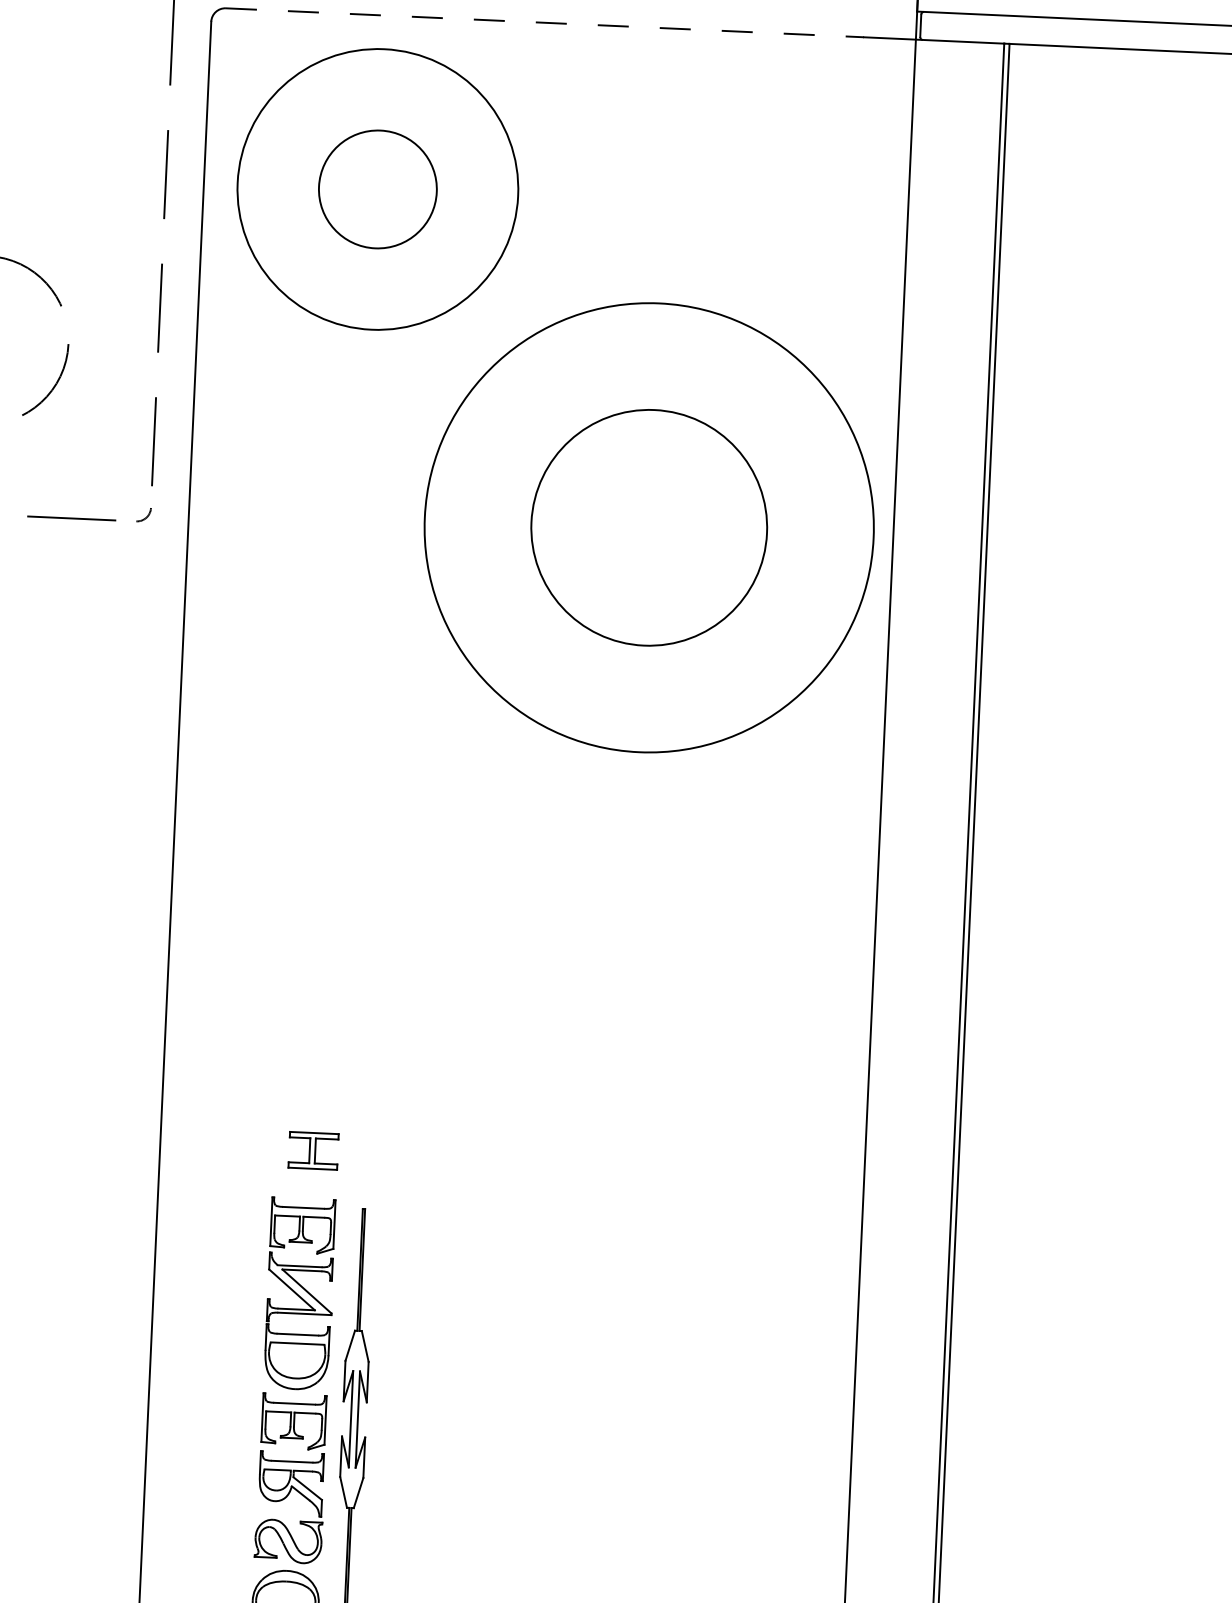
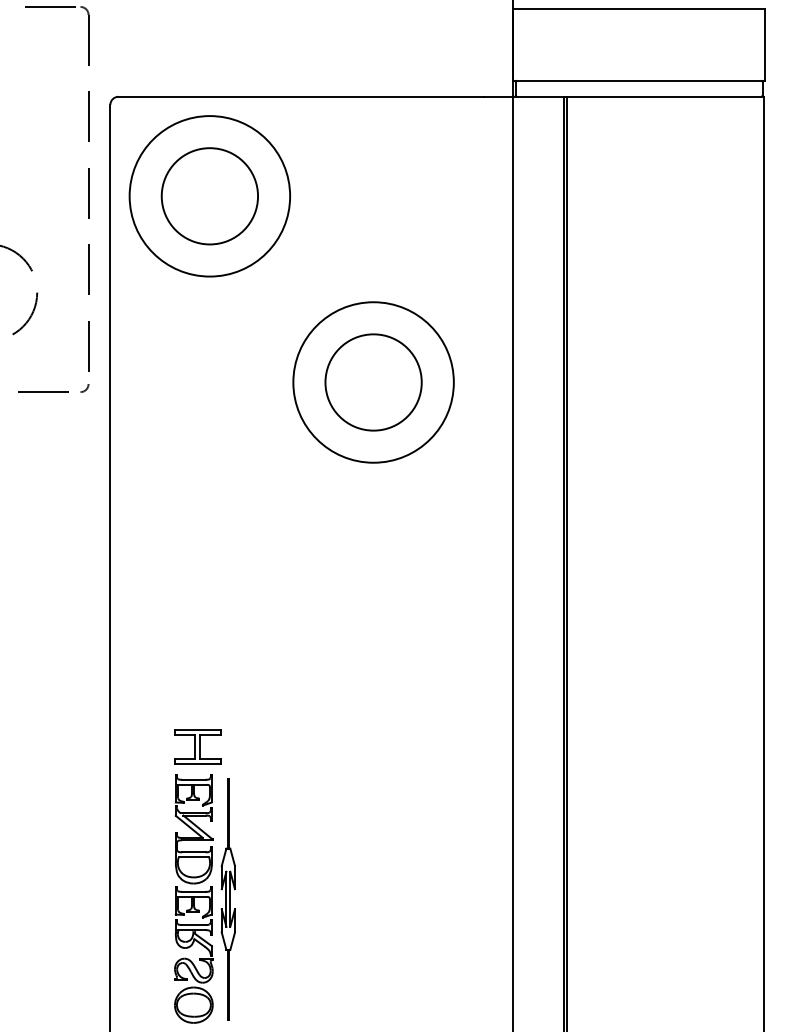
line: (544, 22) -> (300, 96), dashed -> solid
circle: (377, 189) -> (209, 196), size x1.43
circle: (649, 527) -> (373, 382), size x0.62
circle: (649, 527) -> (373, 382), size x0.71
part: (312, 1149) -> (197, 746), size x1.67

